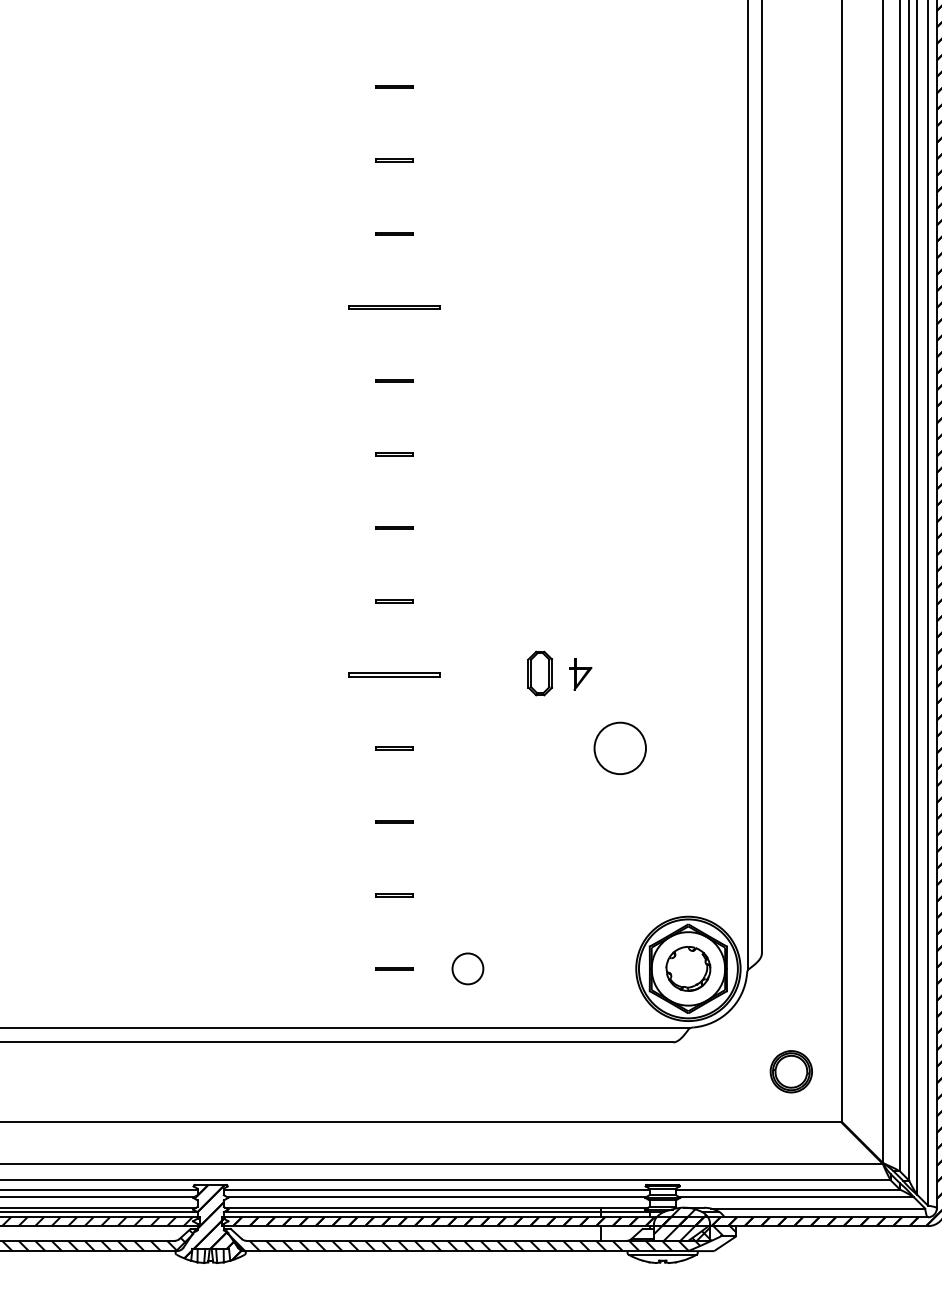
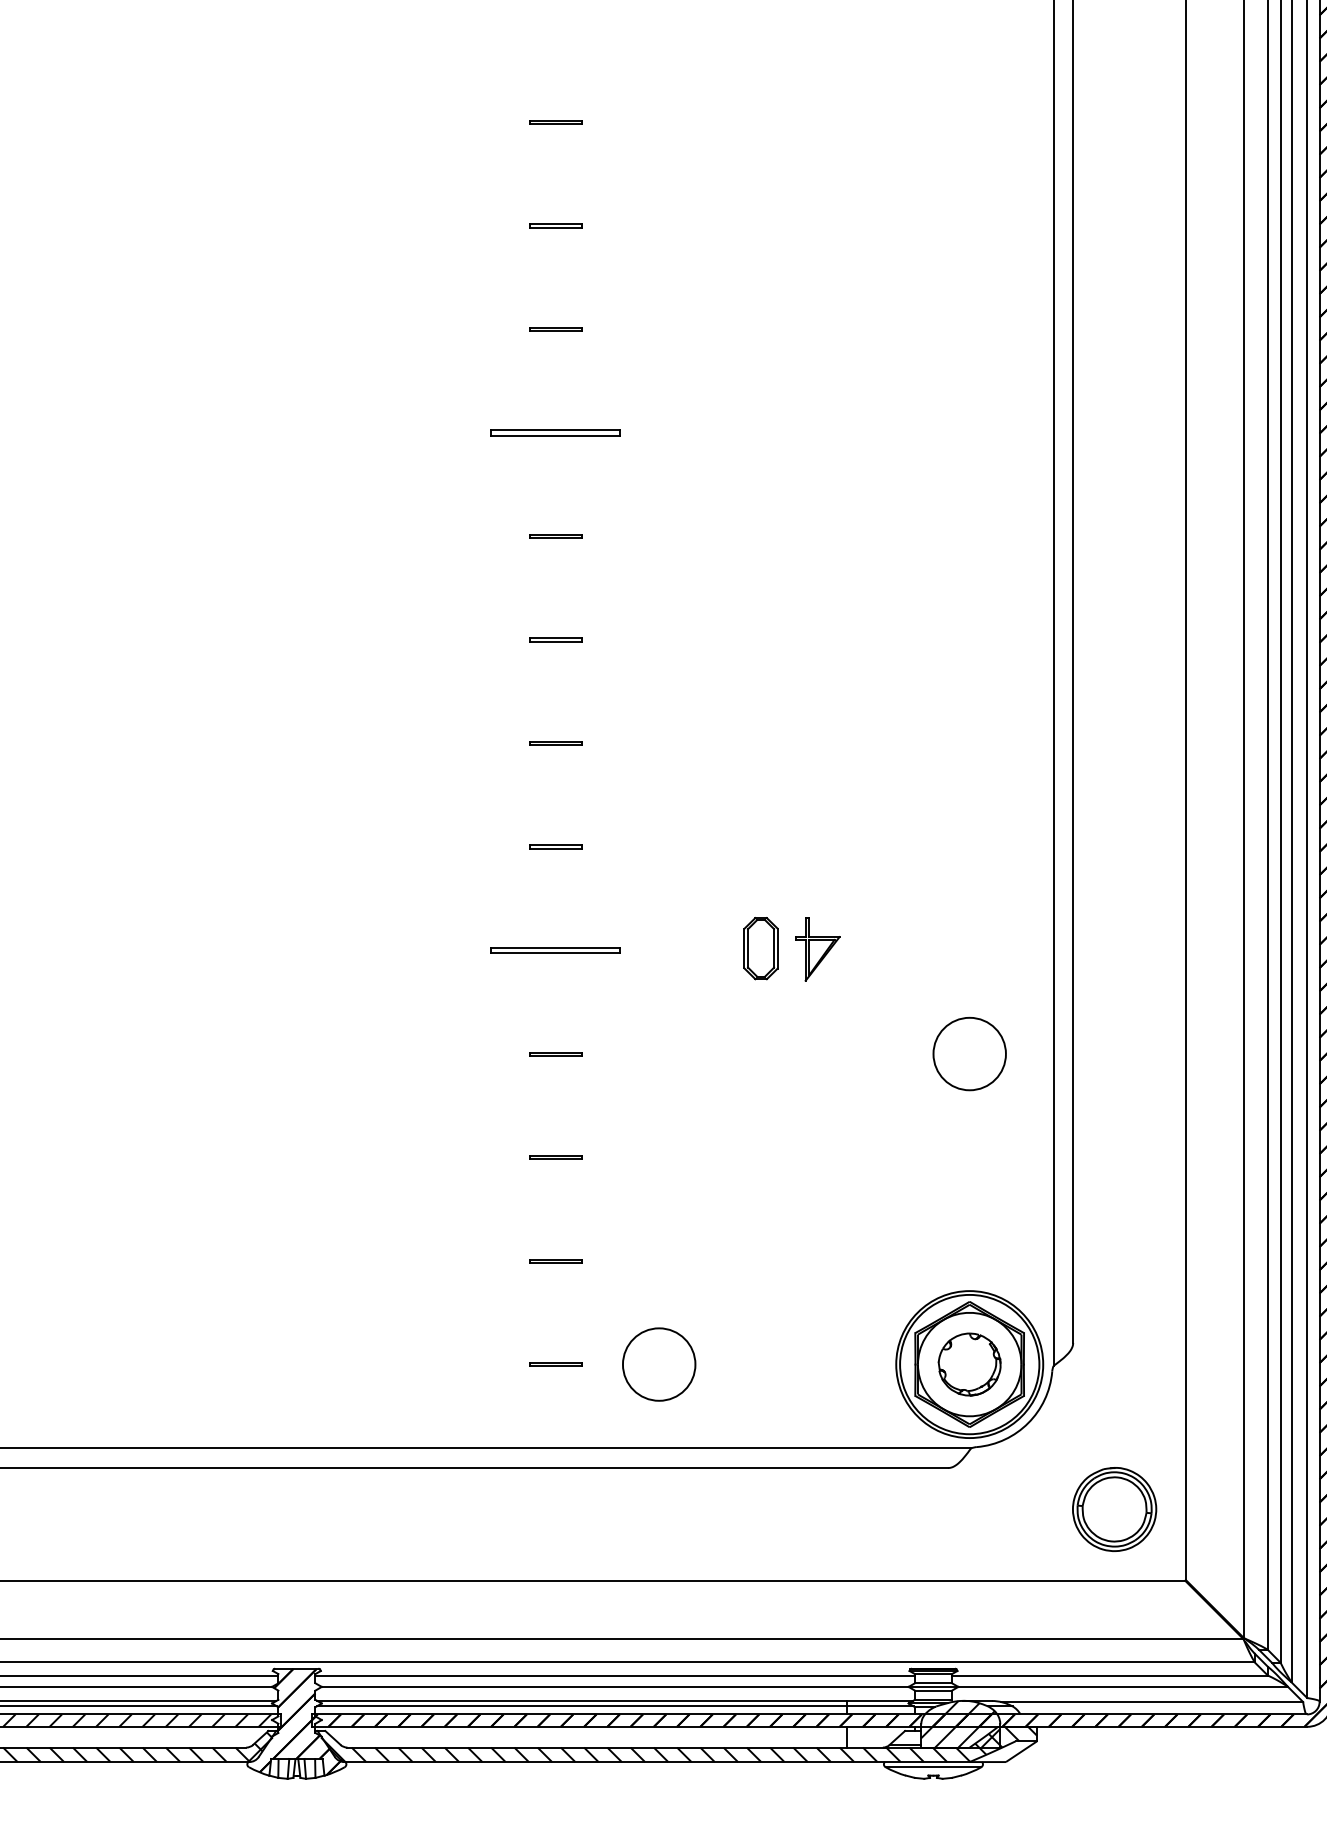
part: (580, 674) -> (817, 949), size x1.43
circle: (620, 748) -> (969, 1053), moved
circle: (467, 968) -> (658, 1364), size x1.67
part: (791, 1071) -> (1114, 1509), size x1.43

